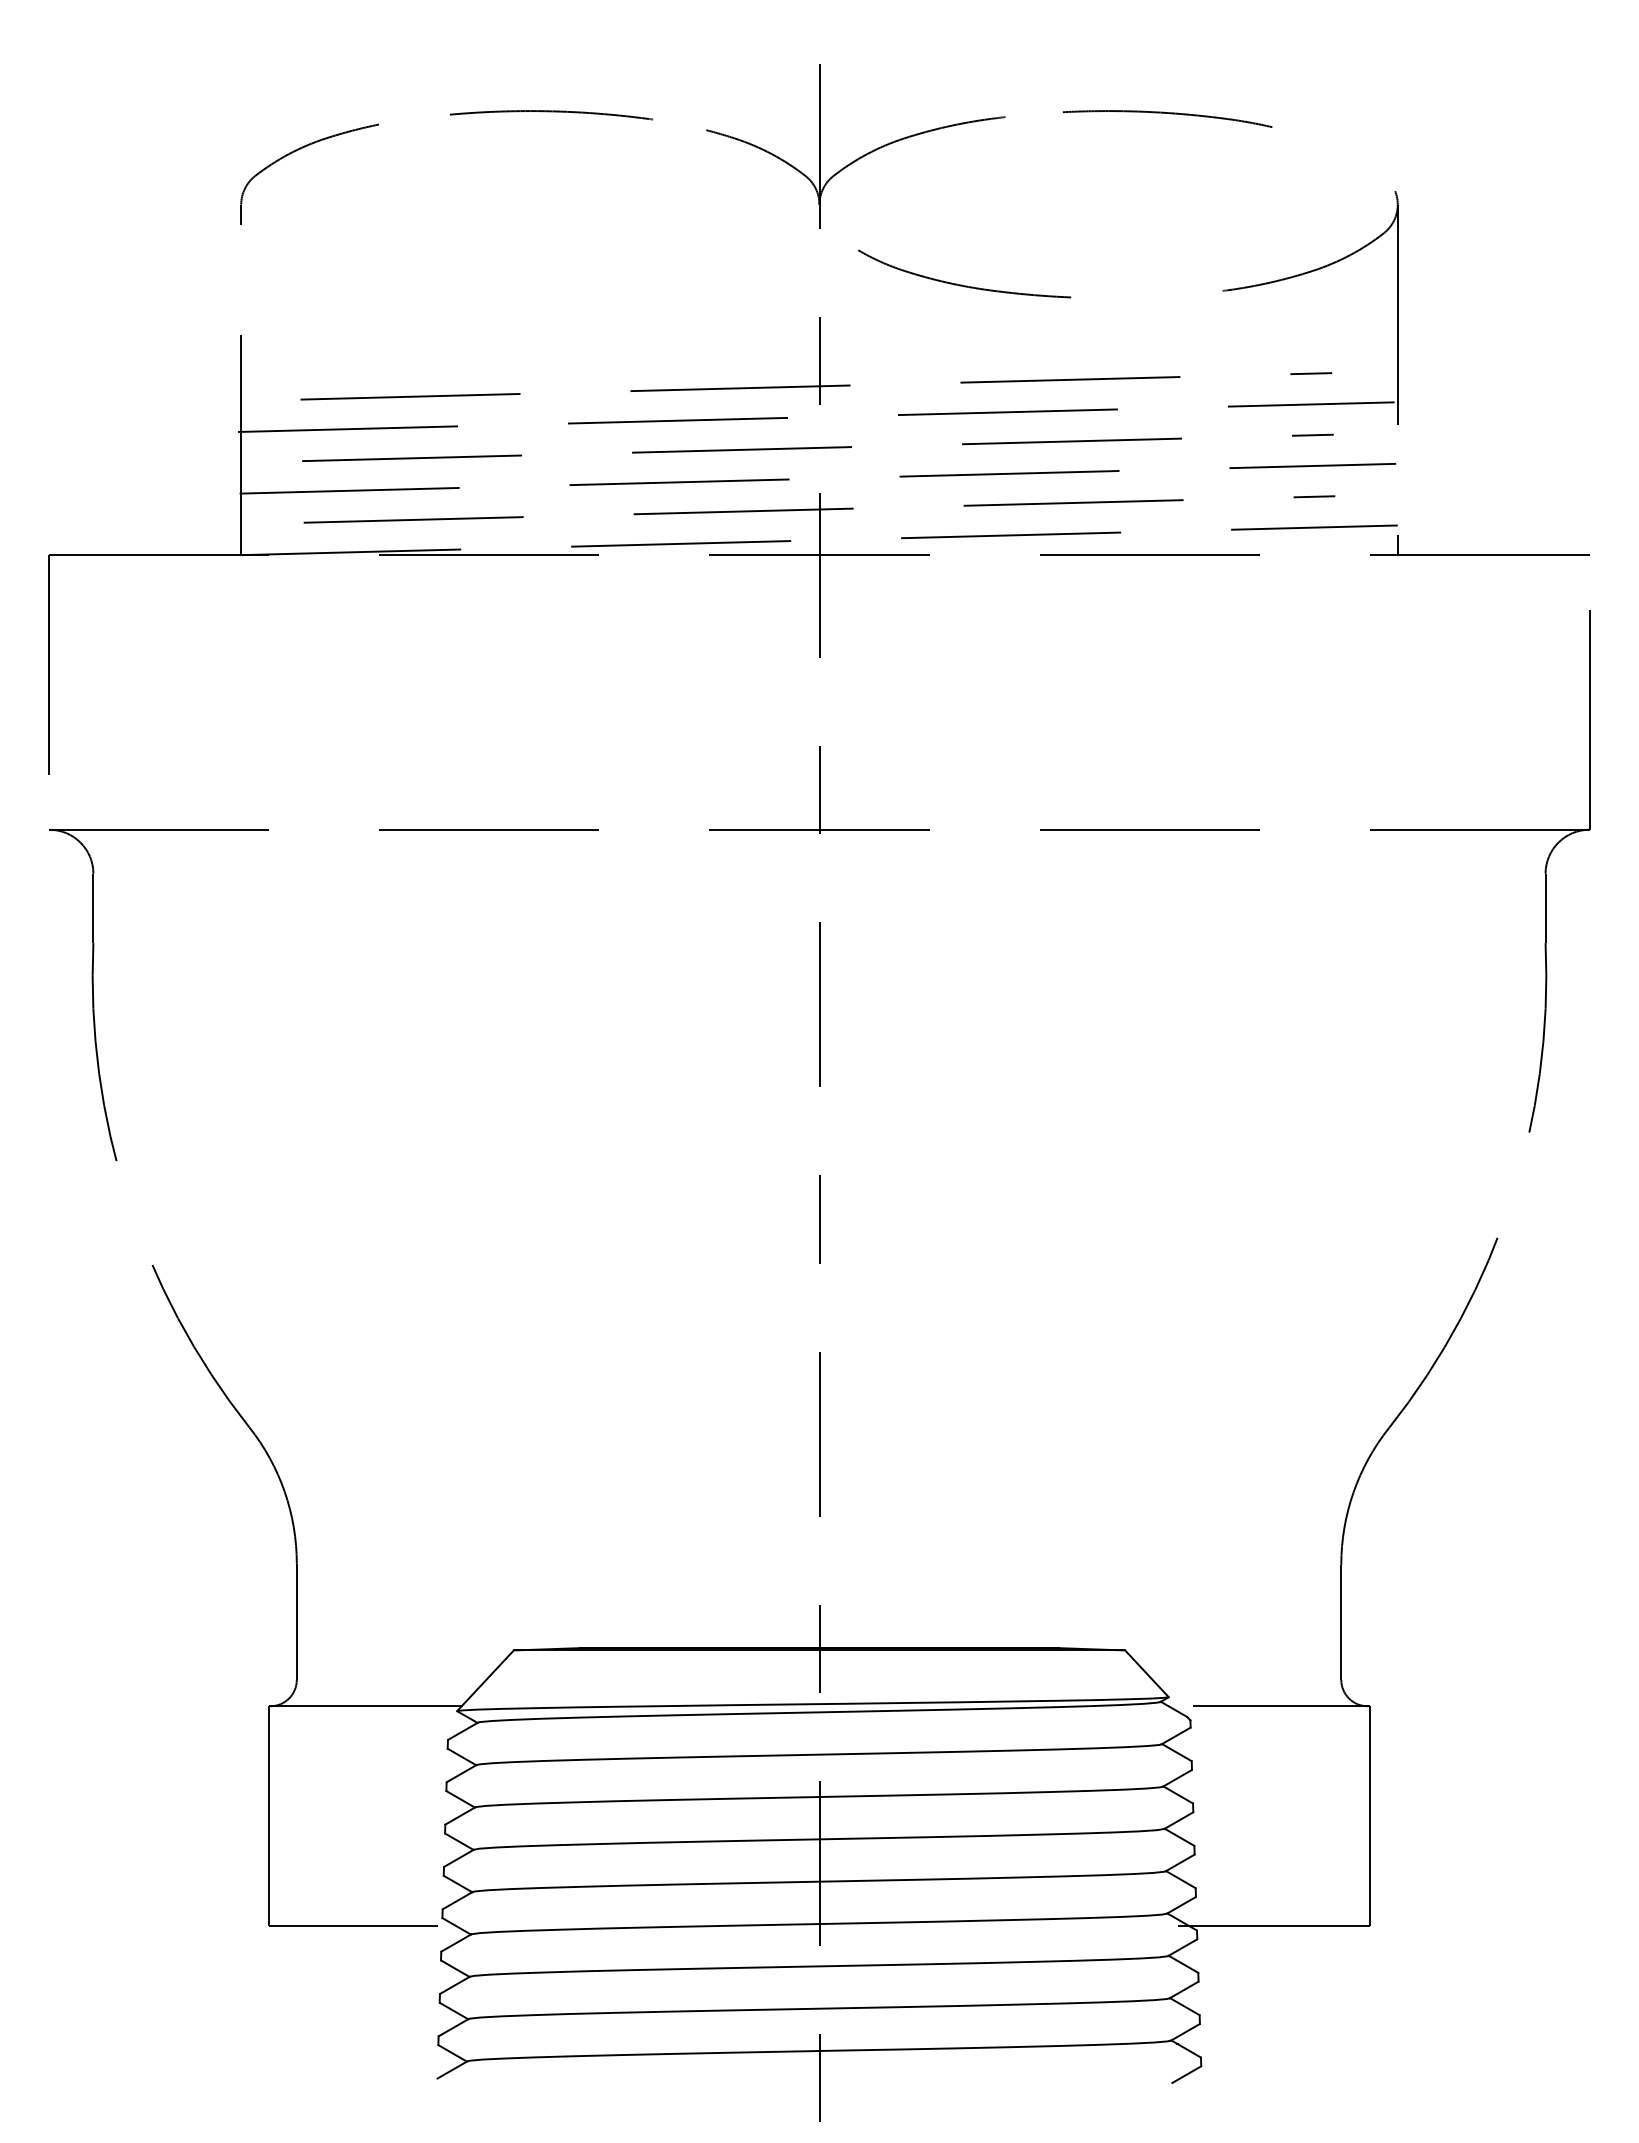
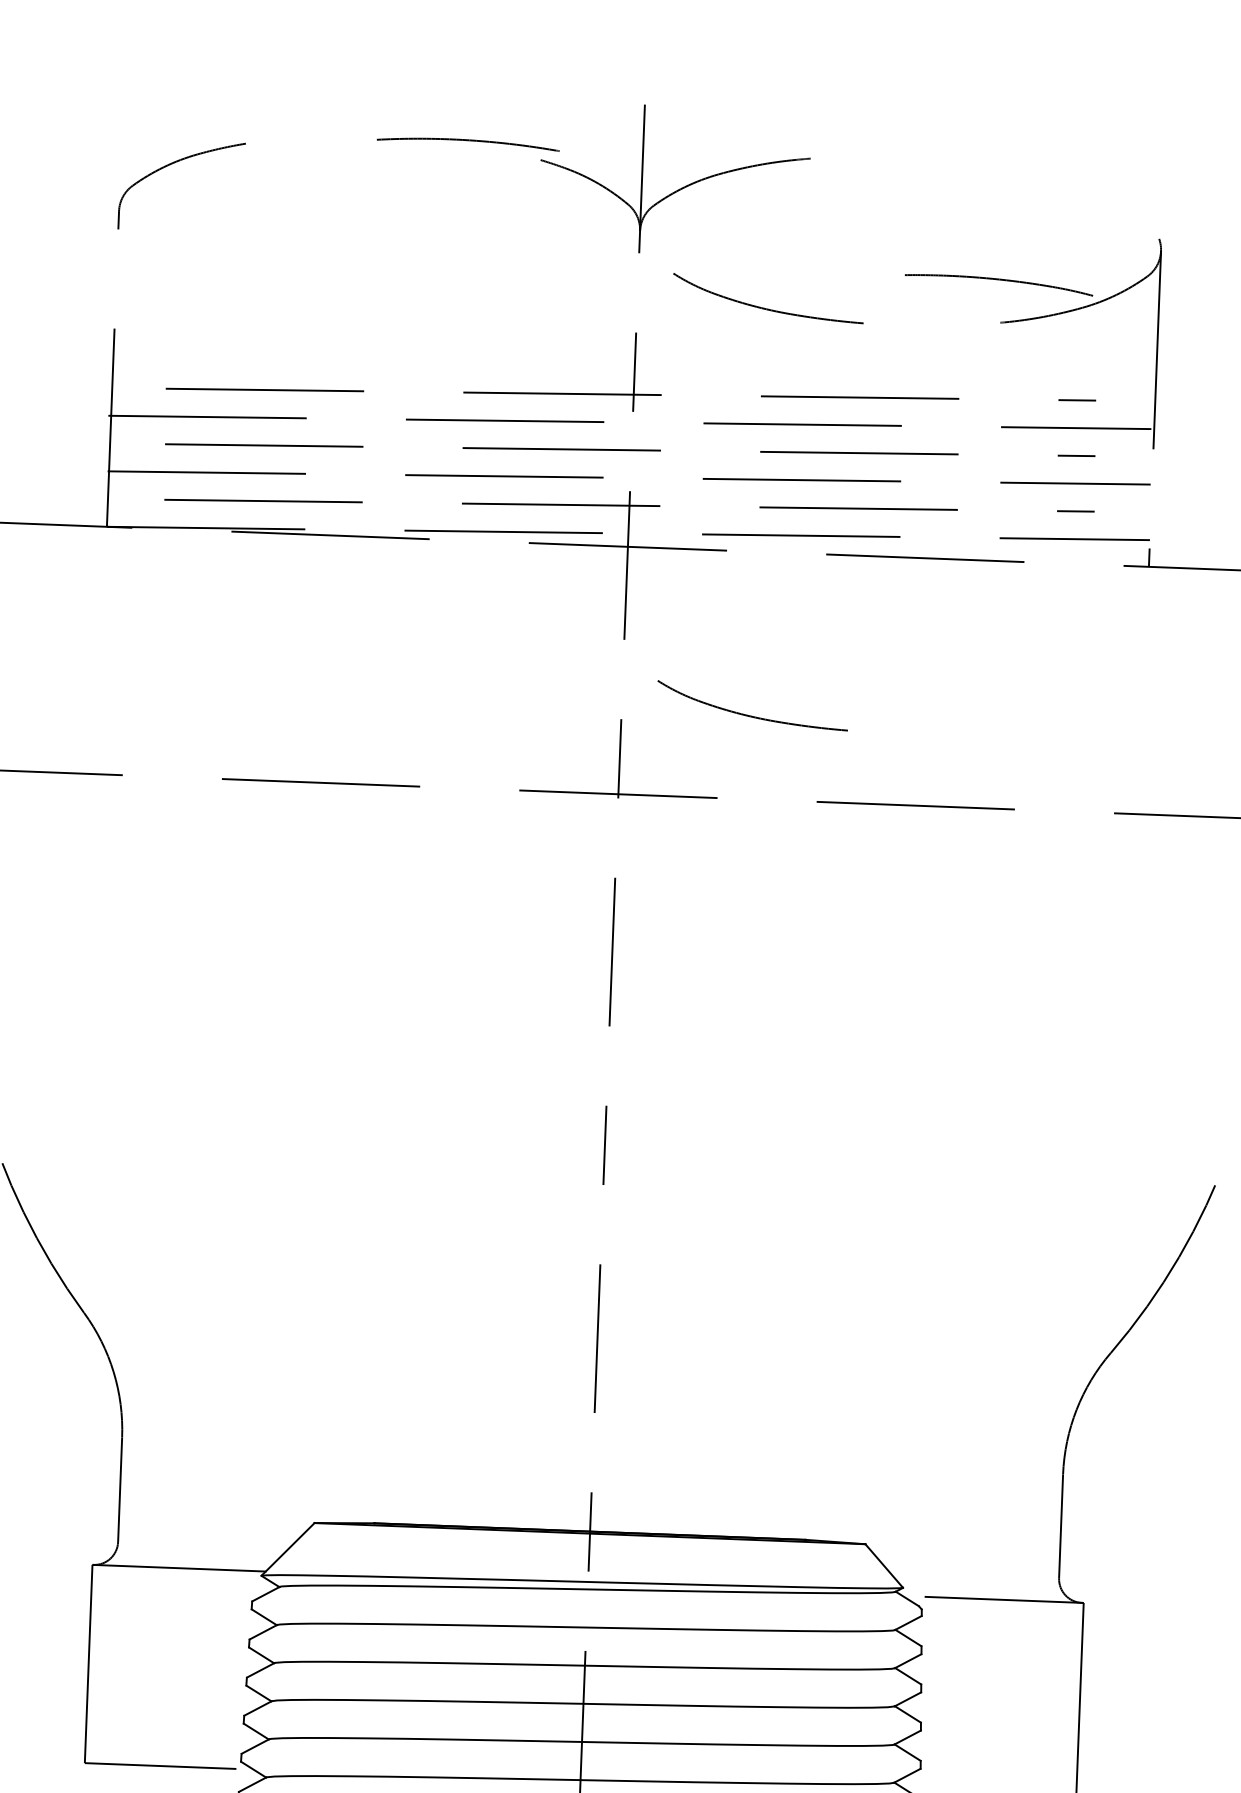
curve: (551, 112) -> (468, 141), moved
curve: (1169, 114) -> (1000, 280), moved
curve: (962, 736) -> (750, 715), added

